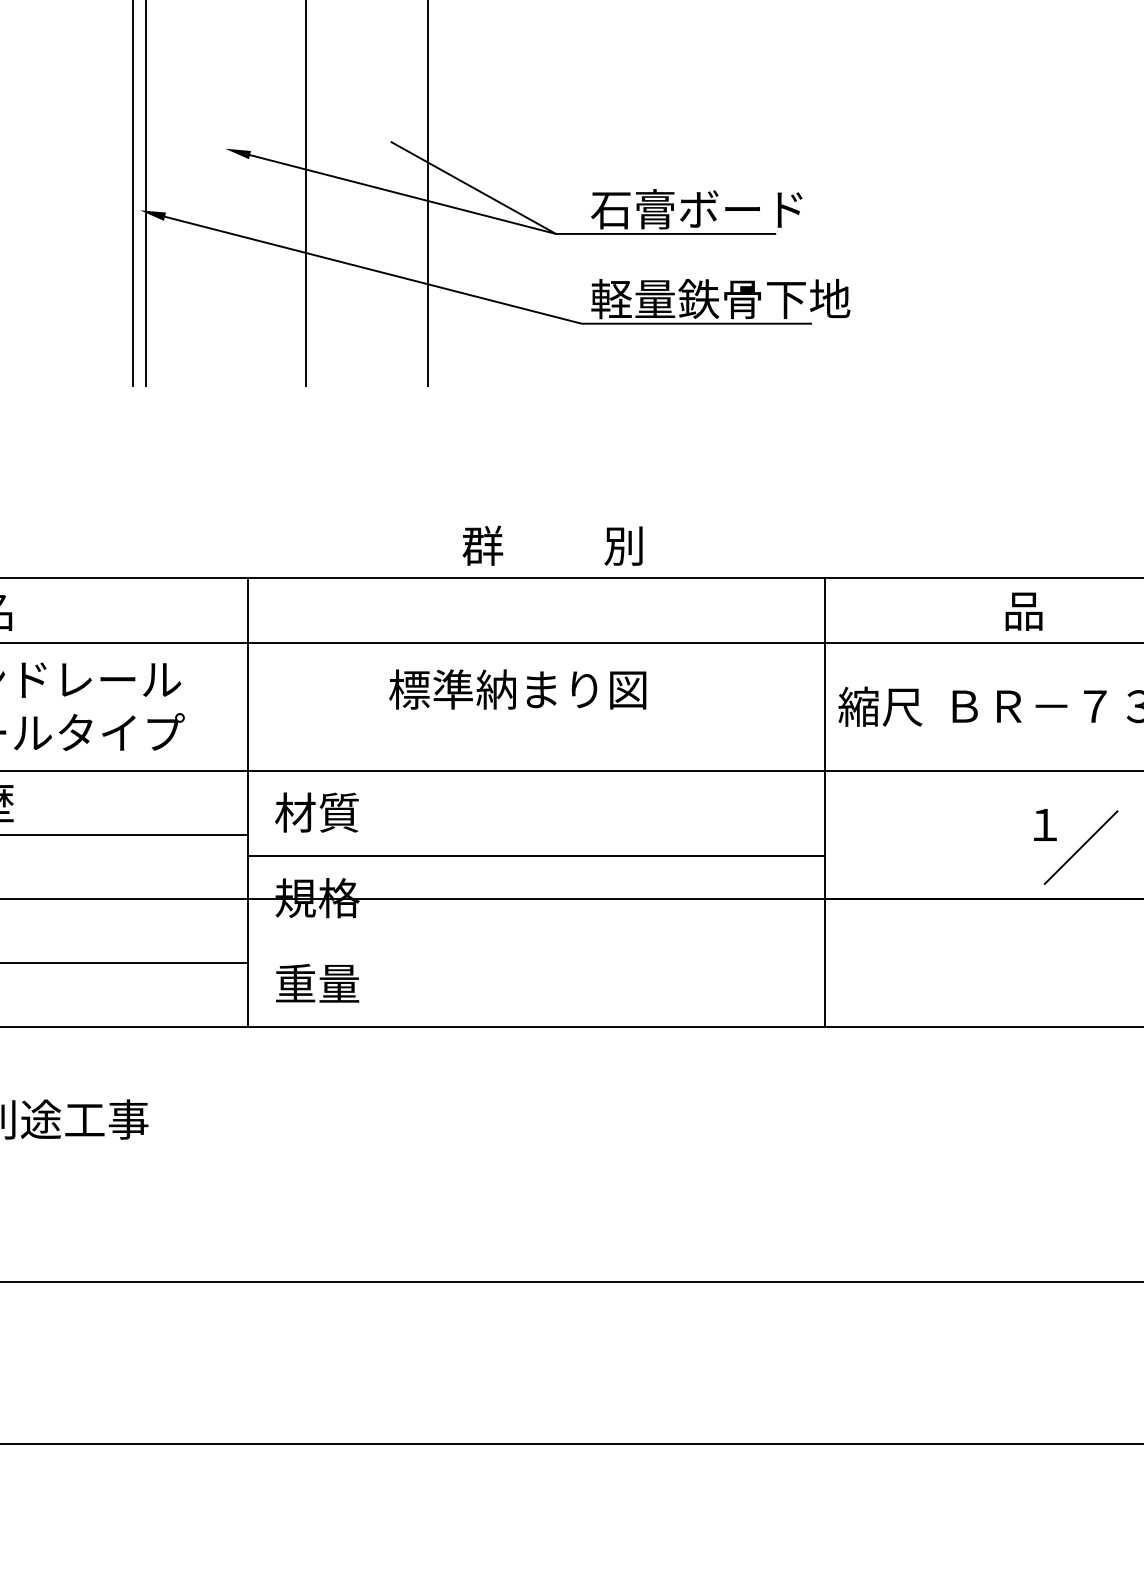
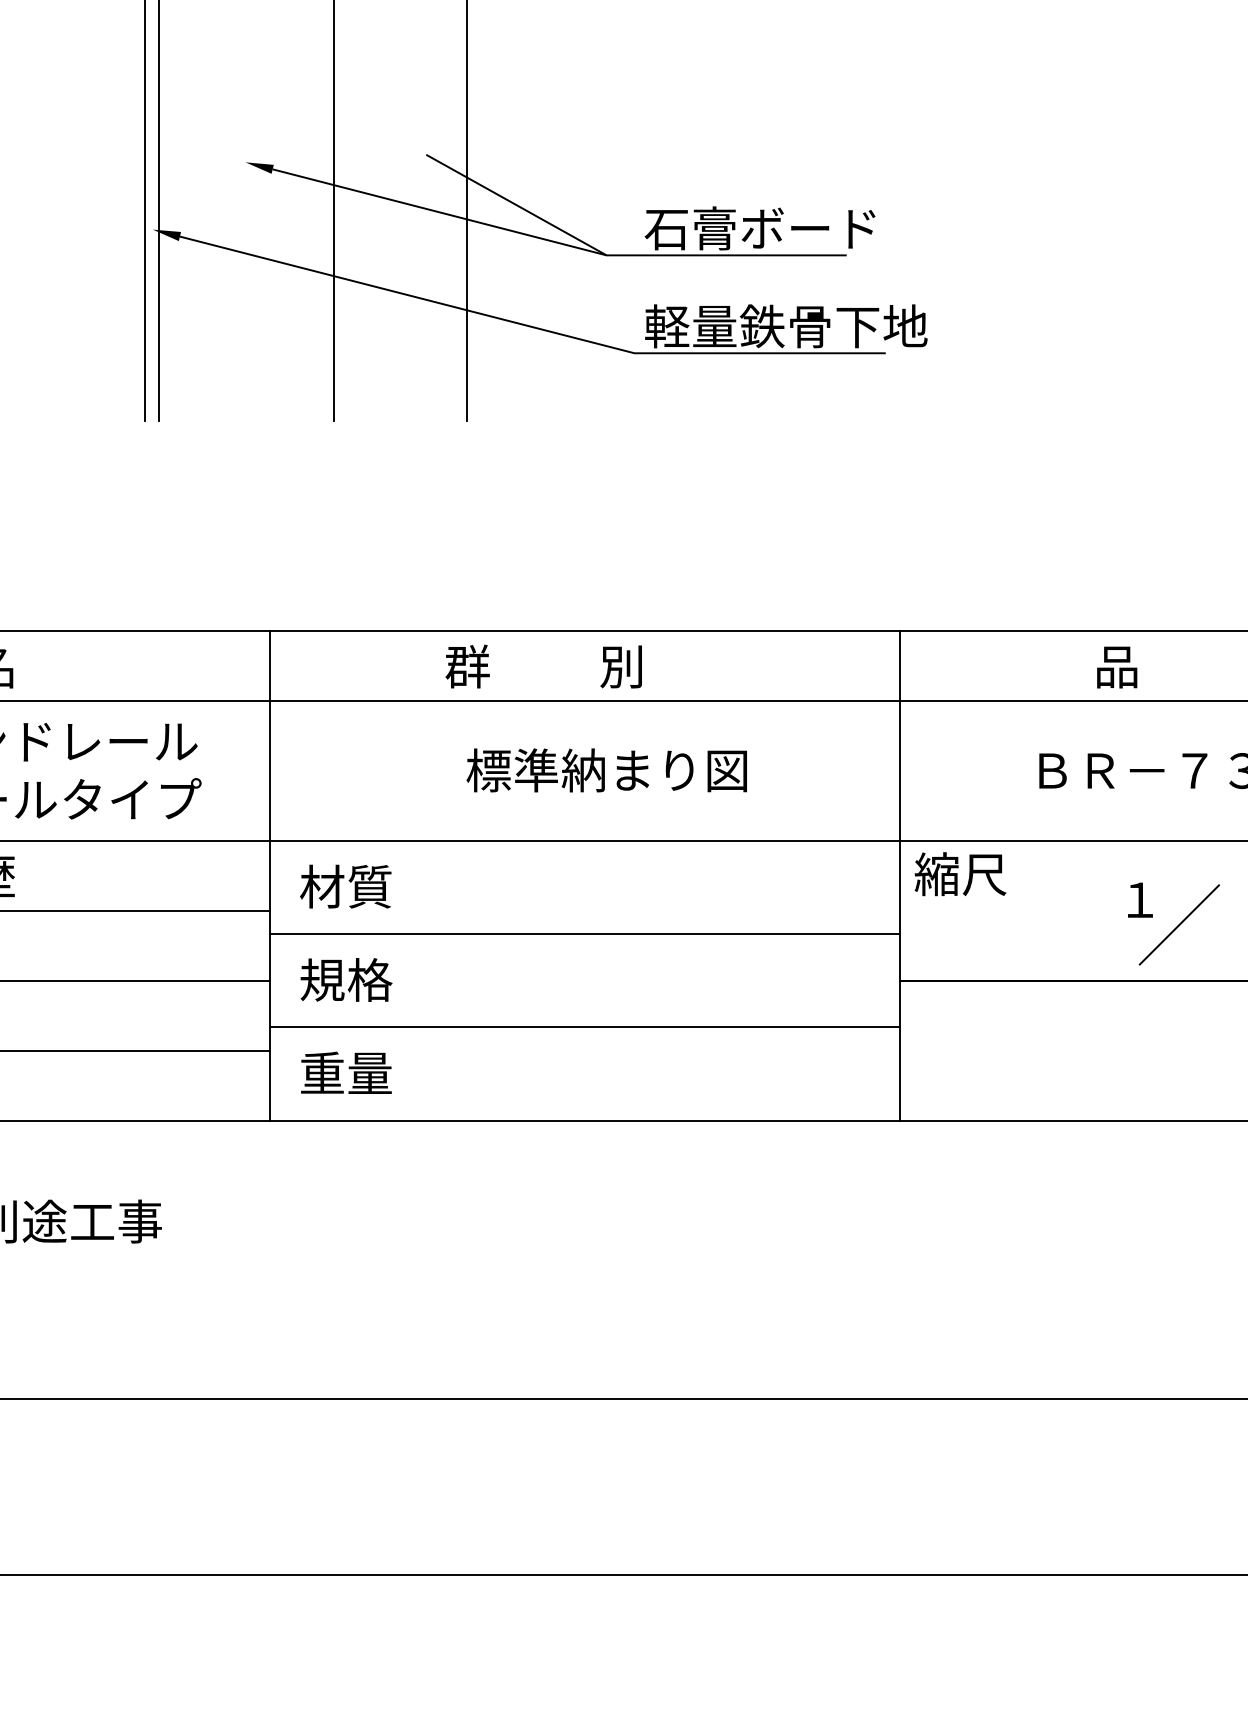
text: (552, 545) -> (543, 666), moved
text: (517, 689) -> (606, 770), moved
text: (880, 707) -> (960, 874), moved
line: (535, 899) -> (584, 1027), moved

